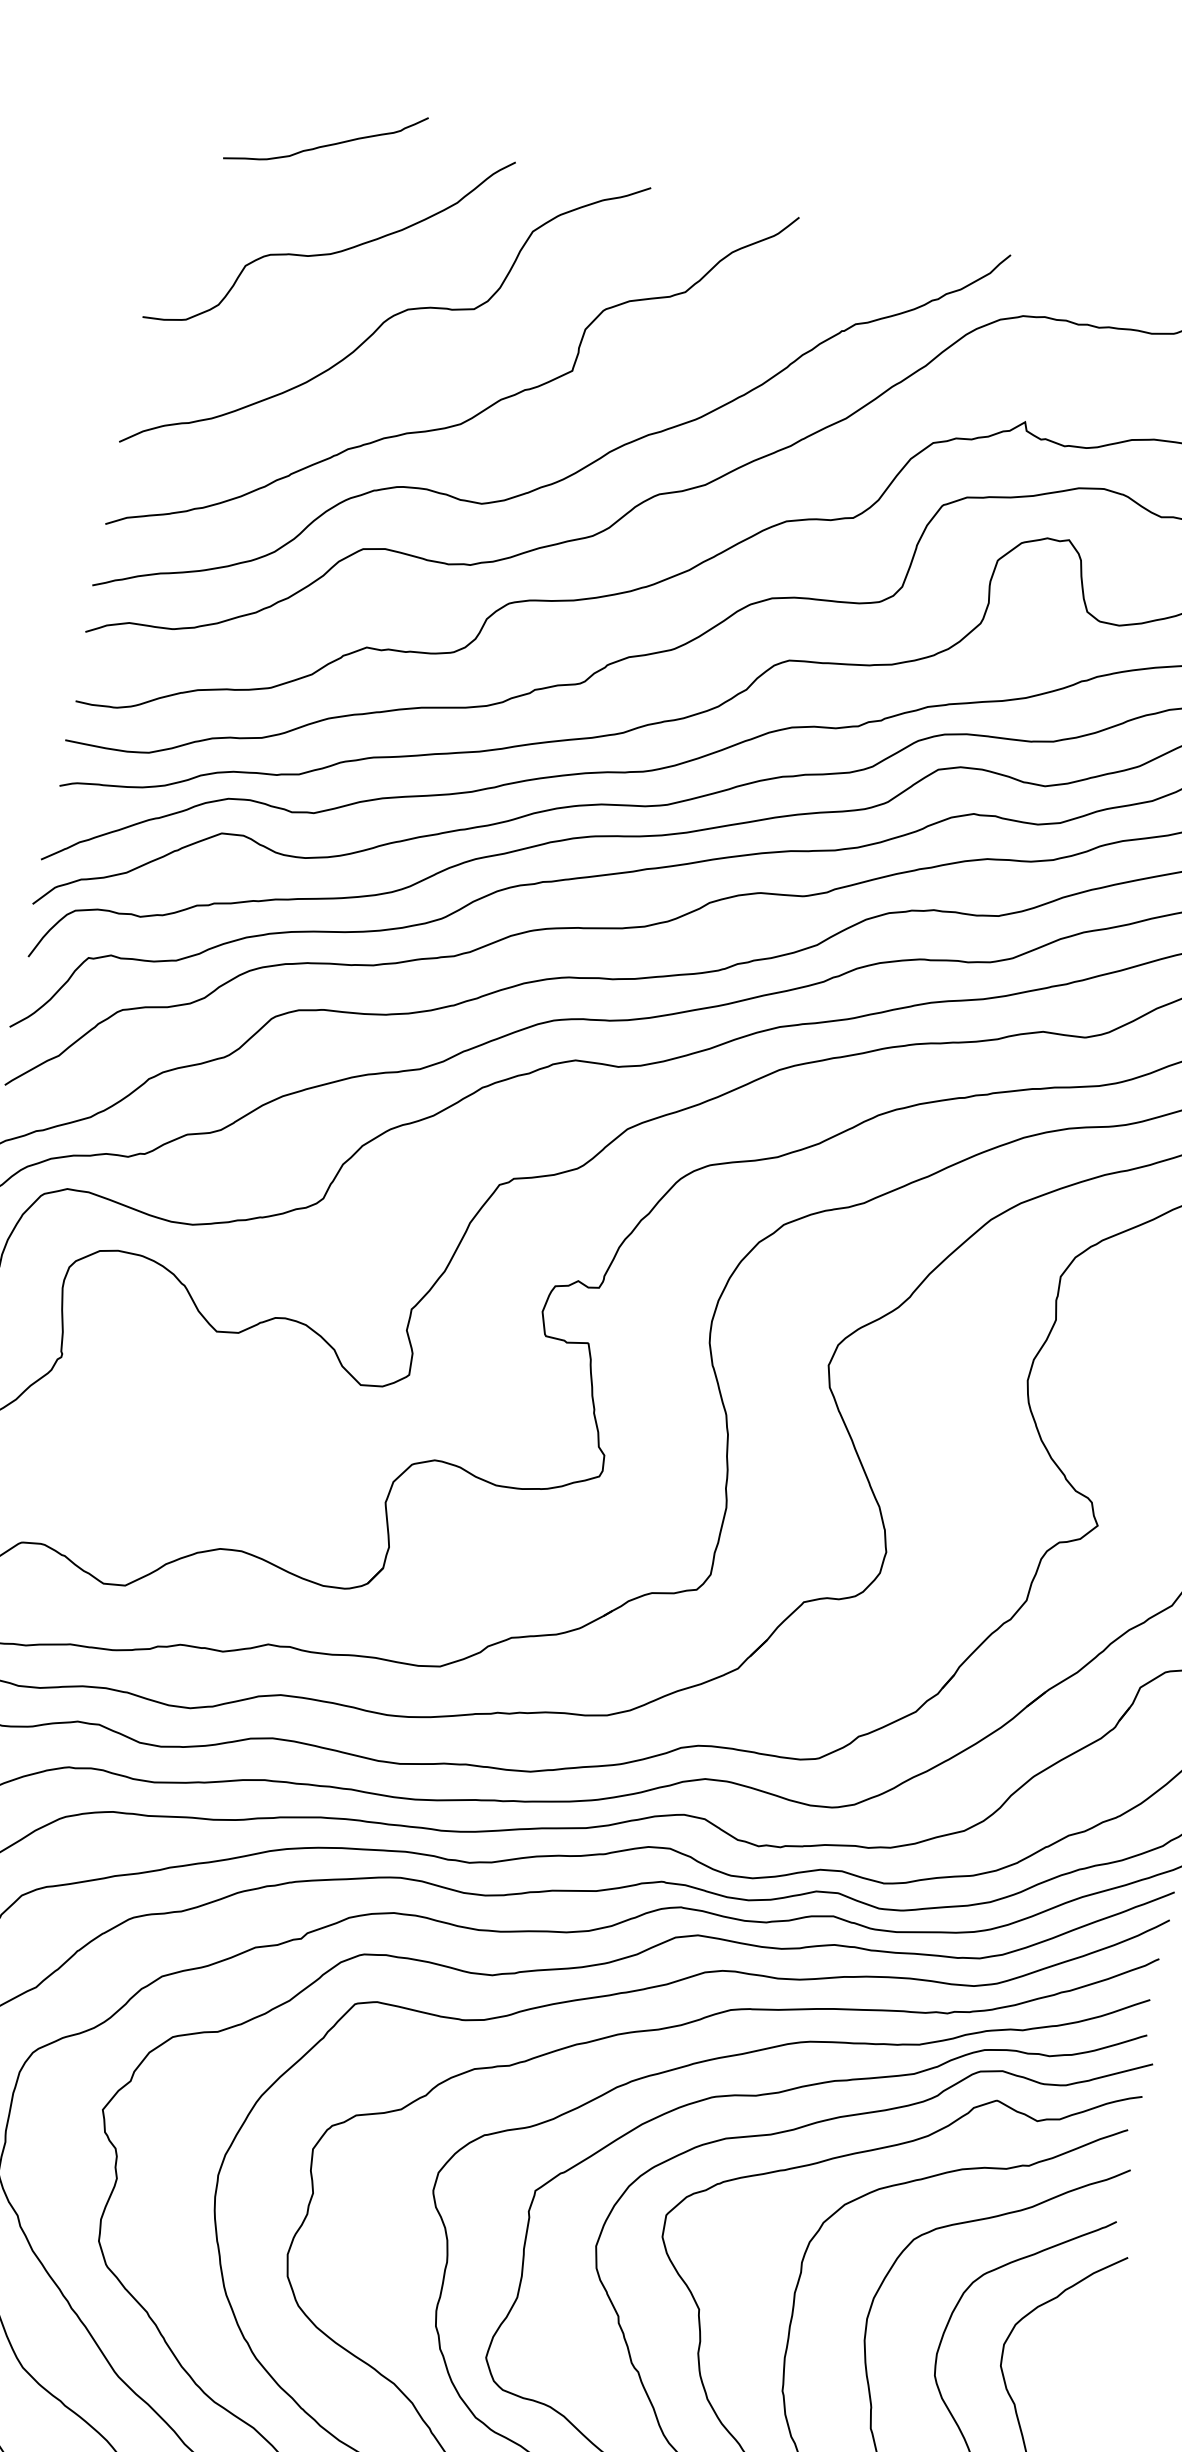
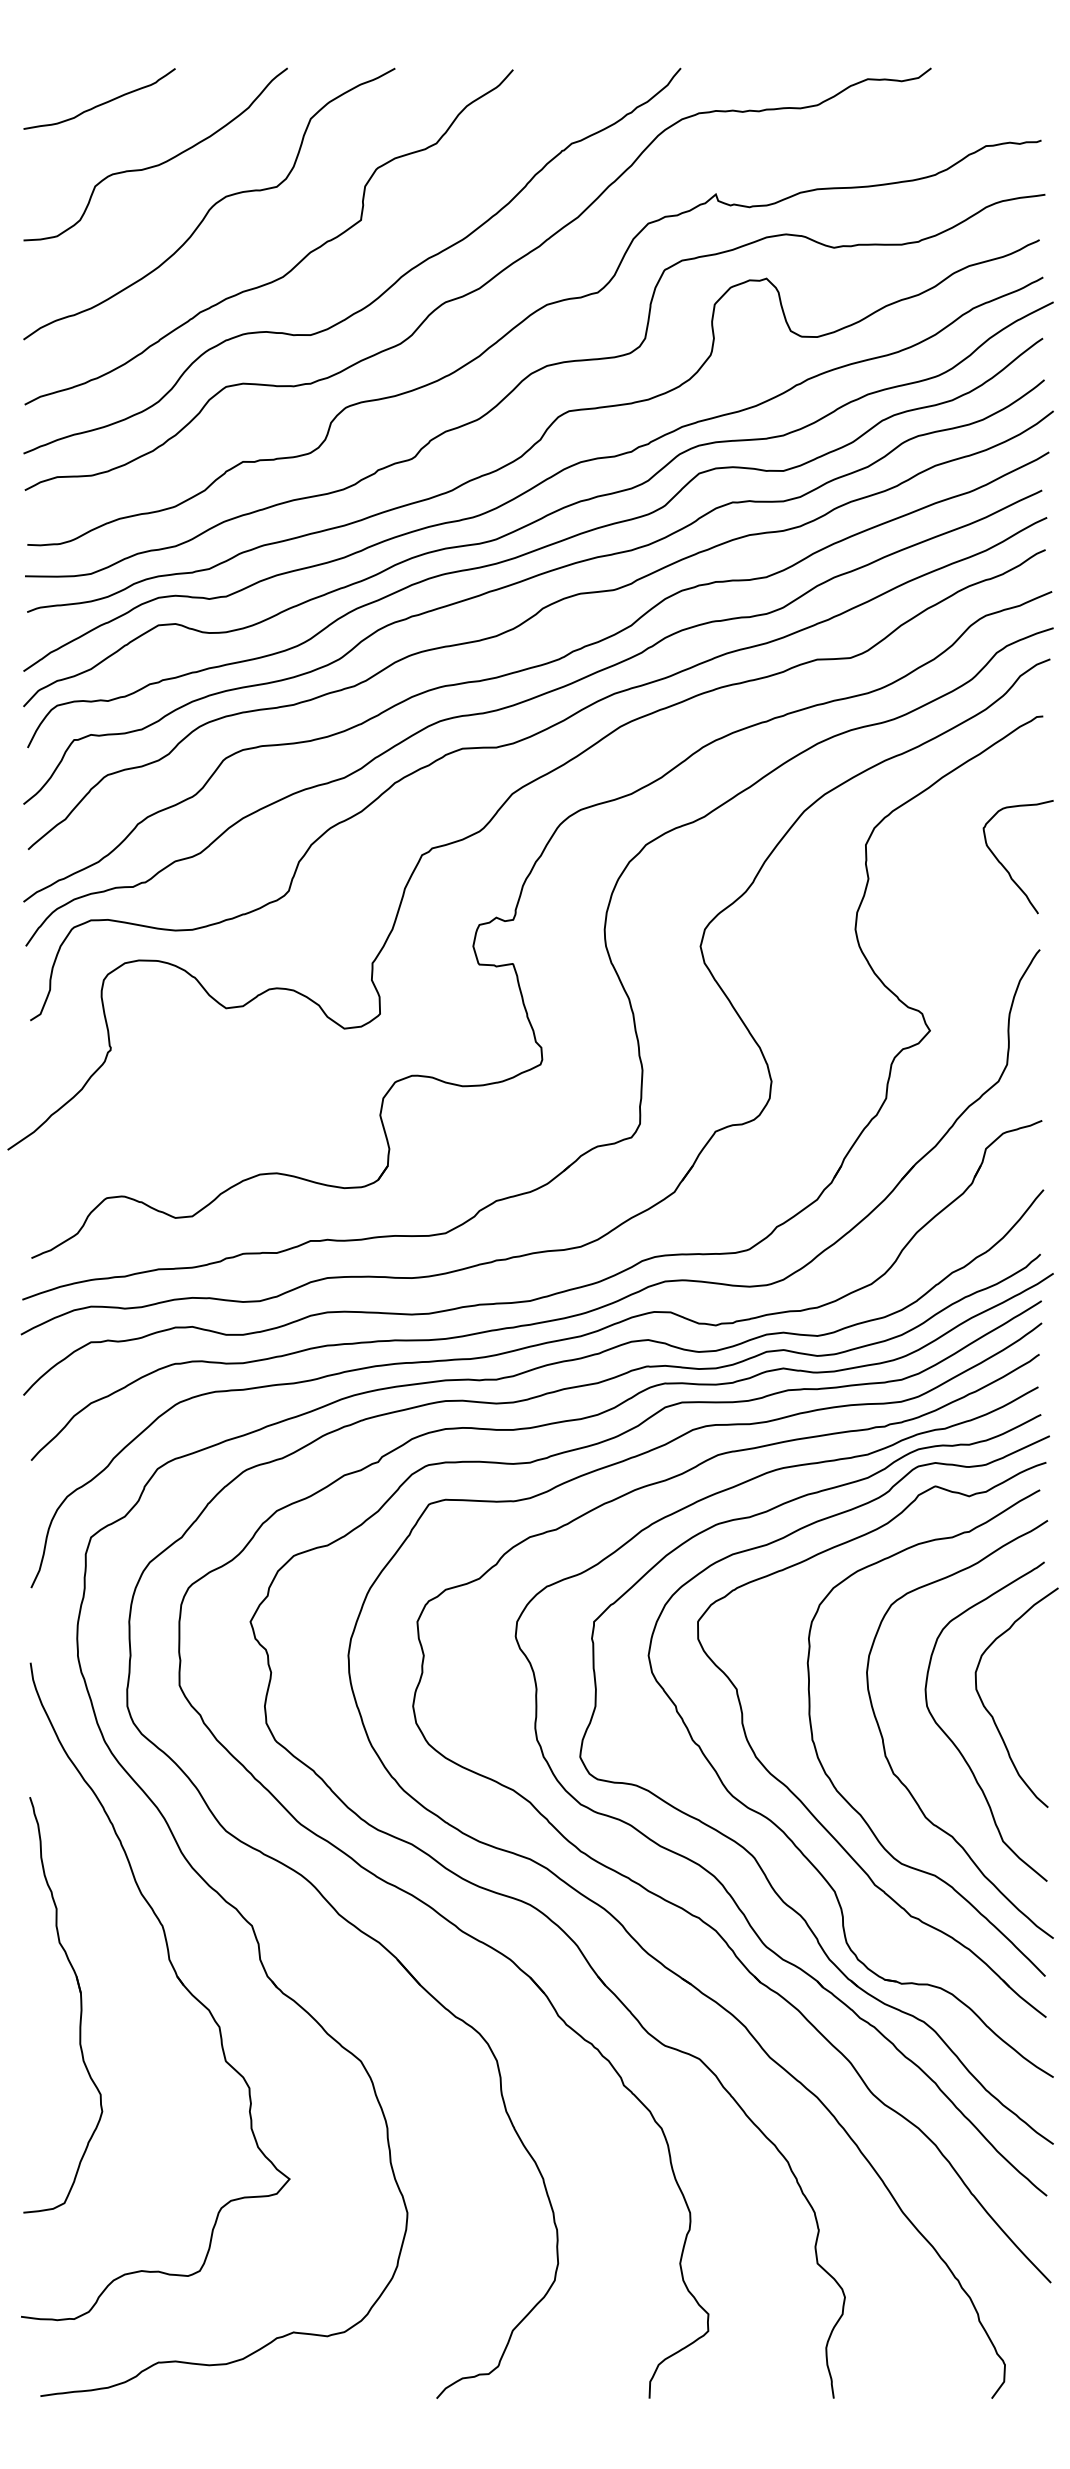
curve: (327, 144) -> (101, 103), moved

